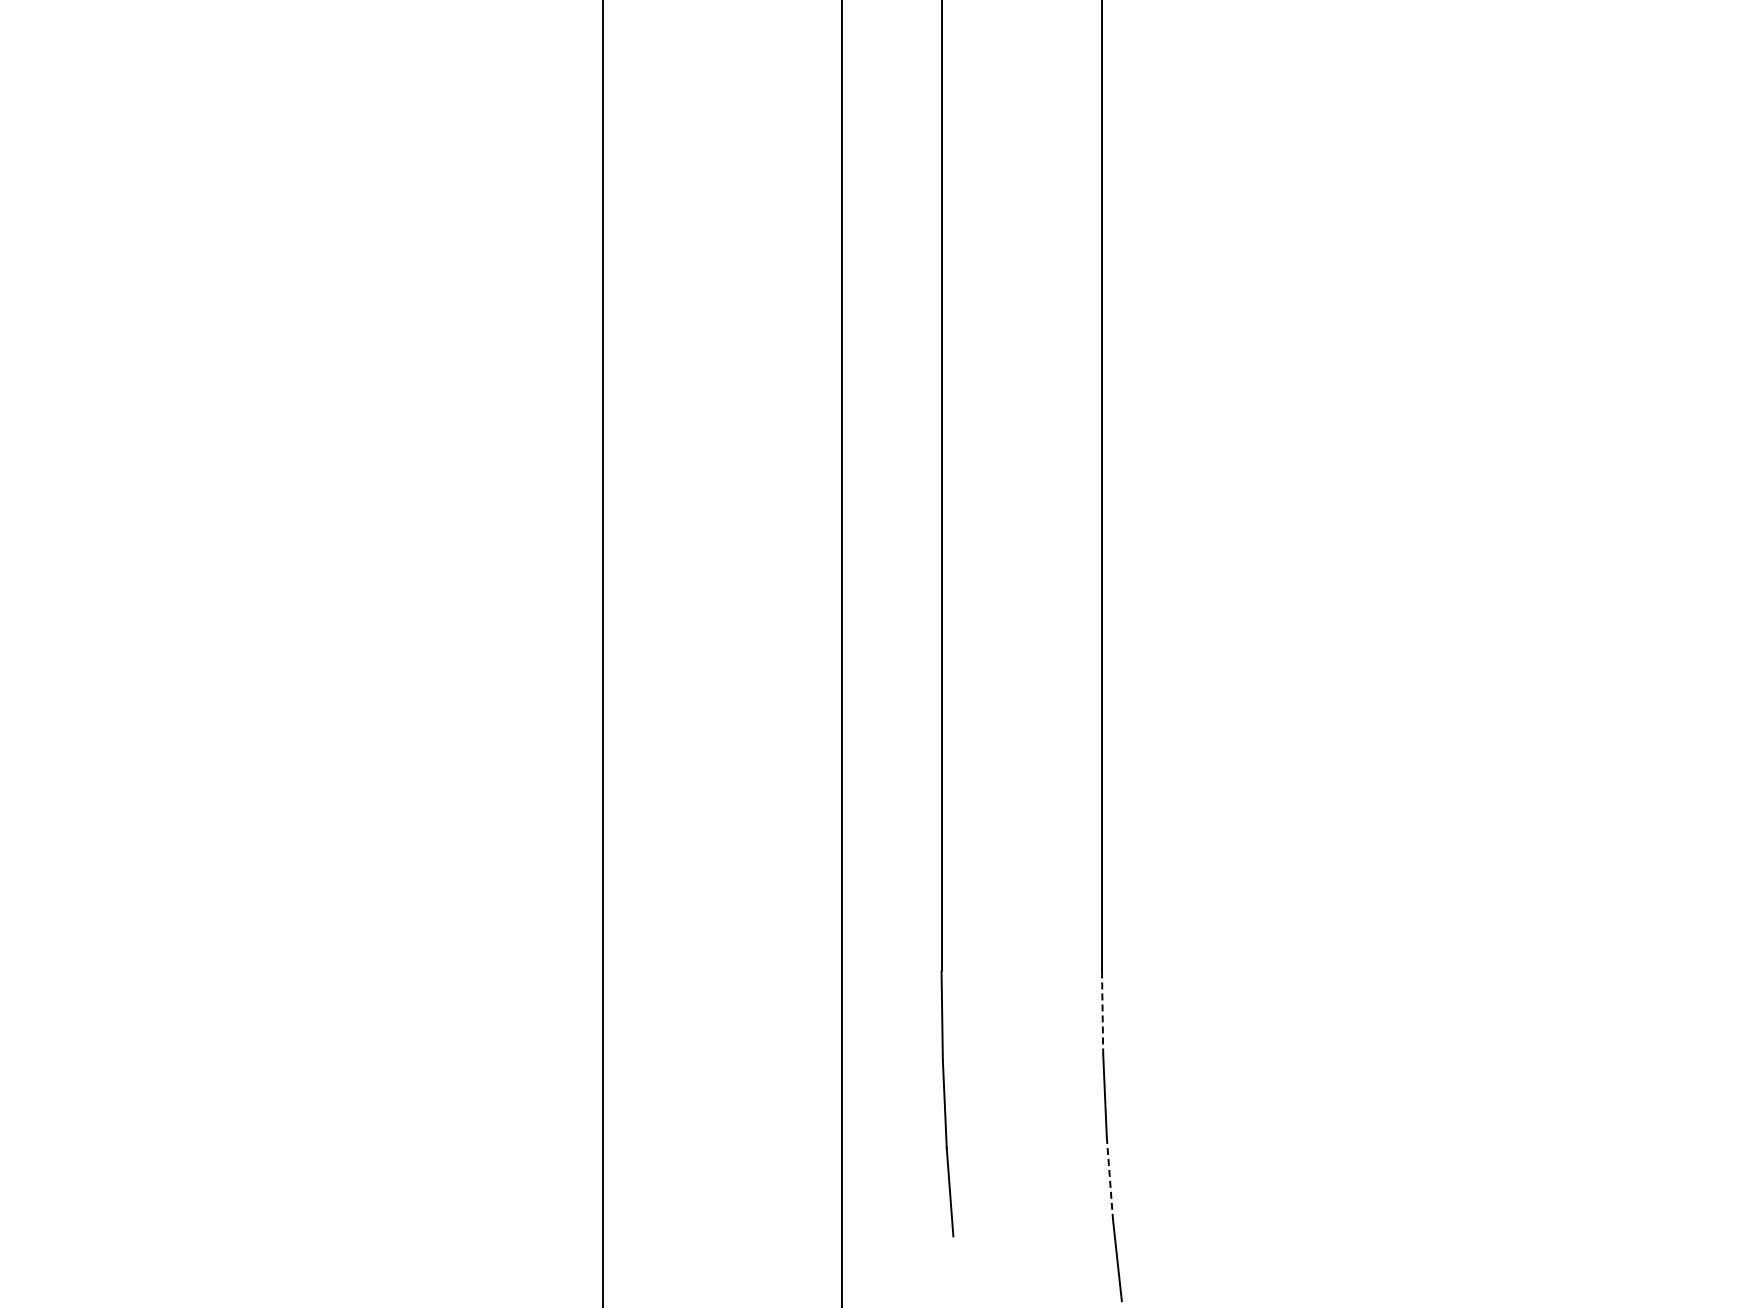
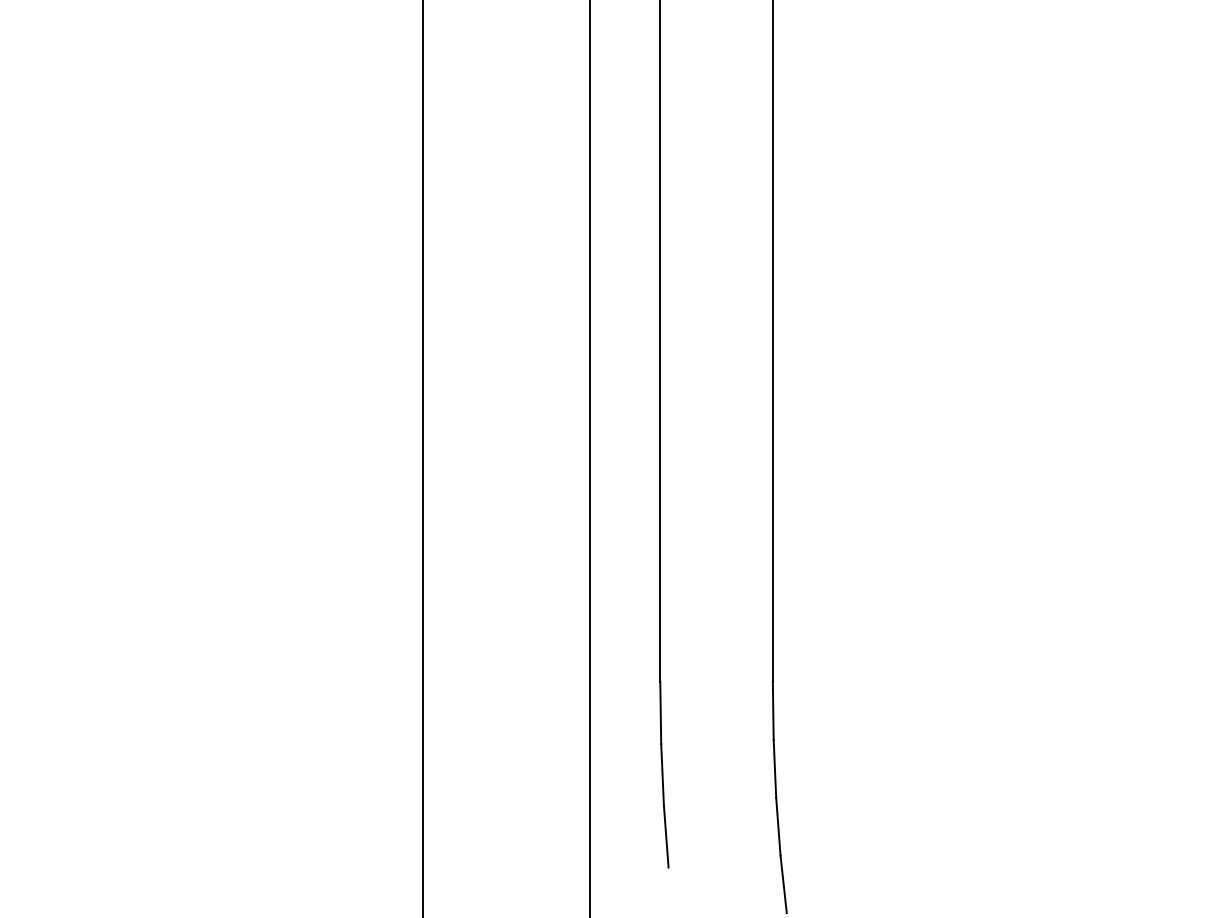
line: (1102, 1013) -> (773, 711), dashed -> solid
line: (1109, 1178) -> (778, 826), dashed -> solid

